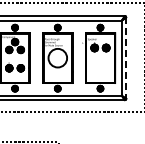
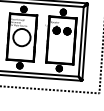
line: (126, 58) -> (85, 42), dashed -> solid

